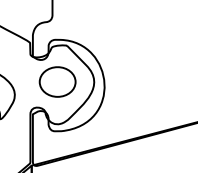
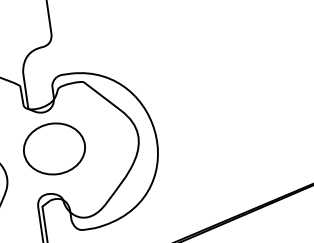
part: (57, 81) -> (54, 148), moved

